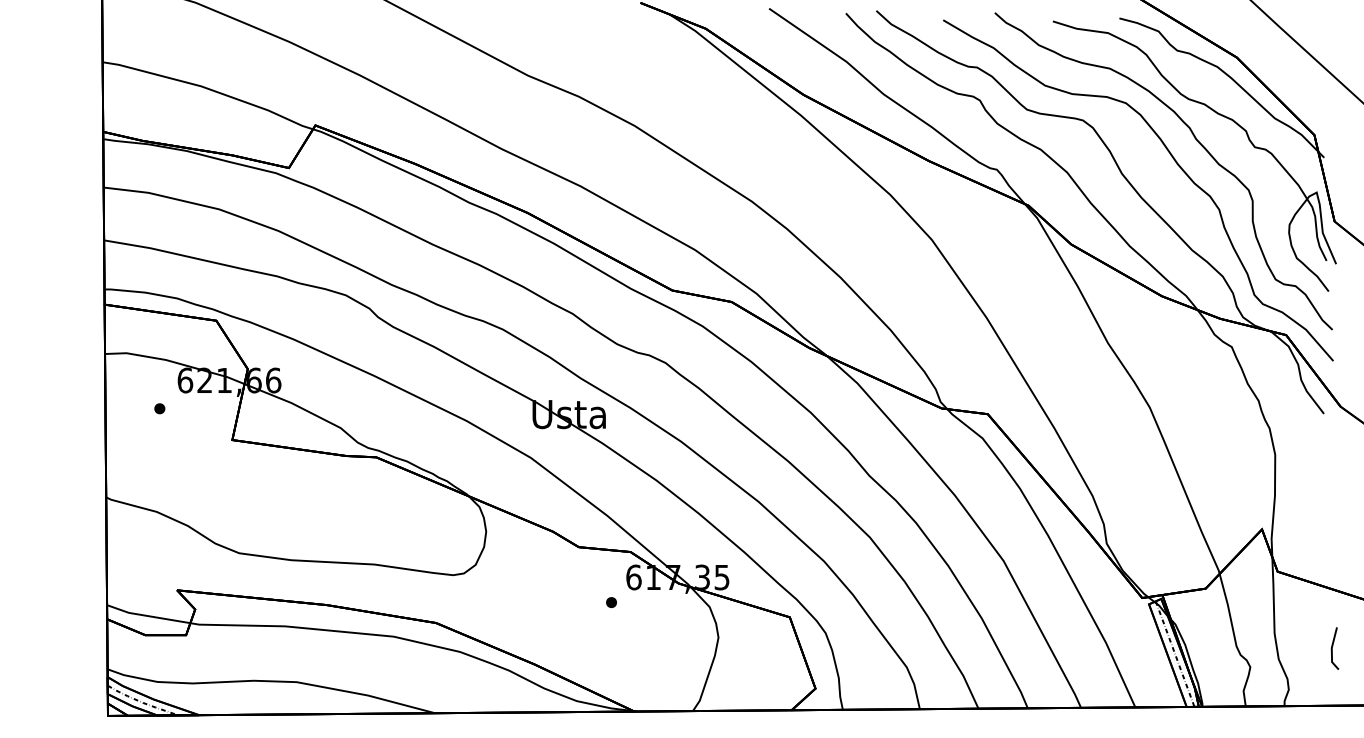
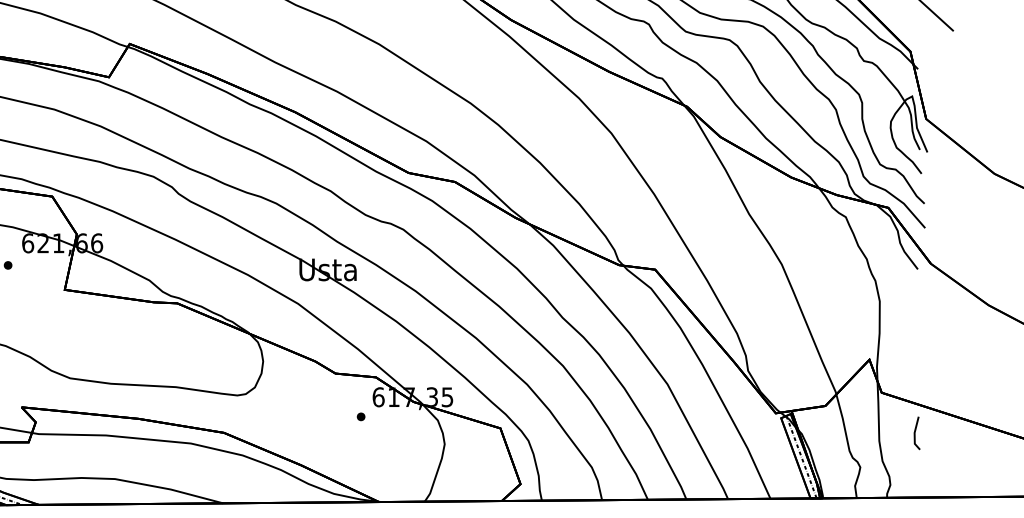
line: (1332, 648) -> (915, 433), moved

